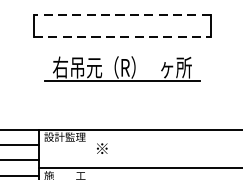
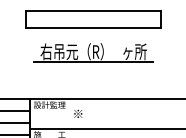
line: (122, 14) -> (93, 11), dashed -> solid
line: (122, 37) -> (93, 28), dashed -> solid

